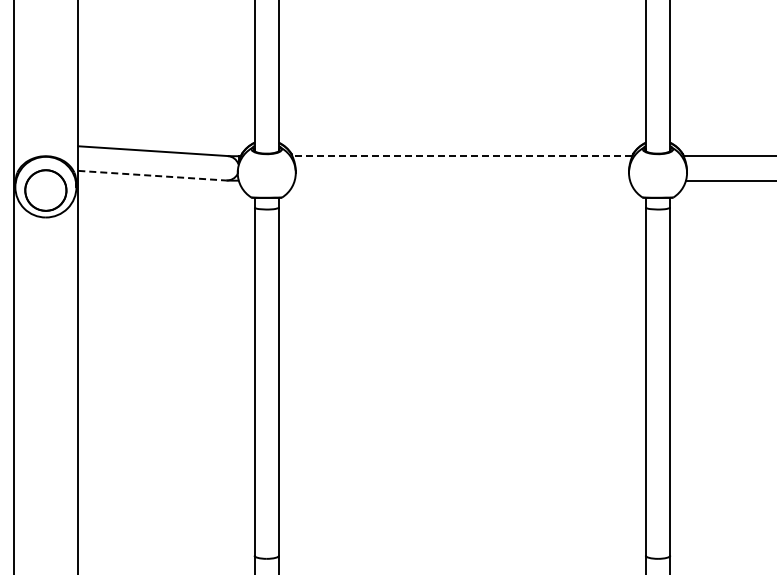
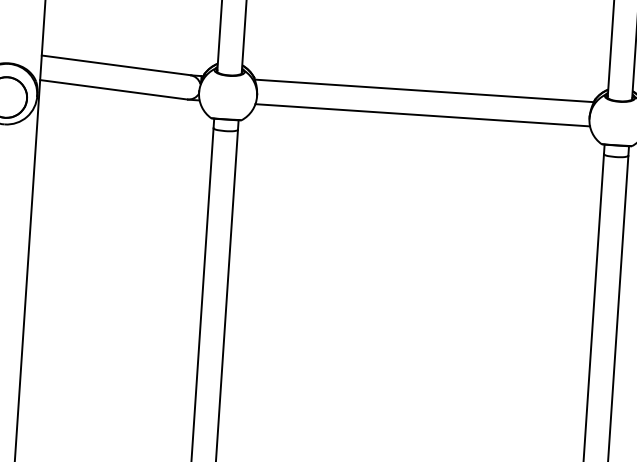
line: (462, 156) -> (424, 91), dashed -> solid
line: (152, 175) -> (113, 89), dashed -> solid
line: (462, 180) -> (422, 115), added

